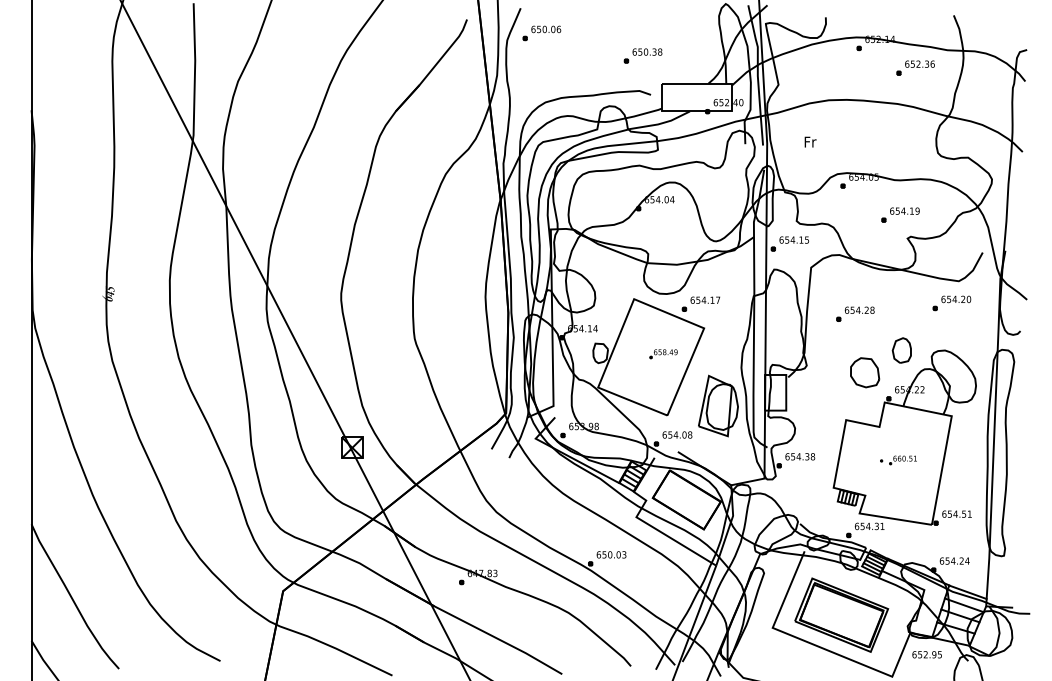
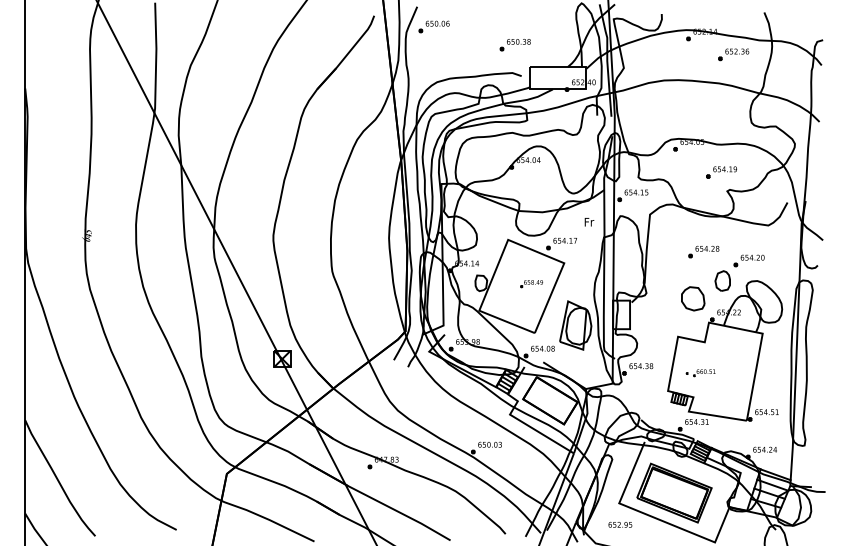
text: (810, 141) -> (589, 221), moved
part: (951, 303) -> (748, 260), moved
part: (855, 313) -> (703, 251), moved
part: (898, 460) -> (700, 373), moved
text: (926, 654) -> (619, 524), moved

